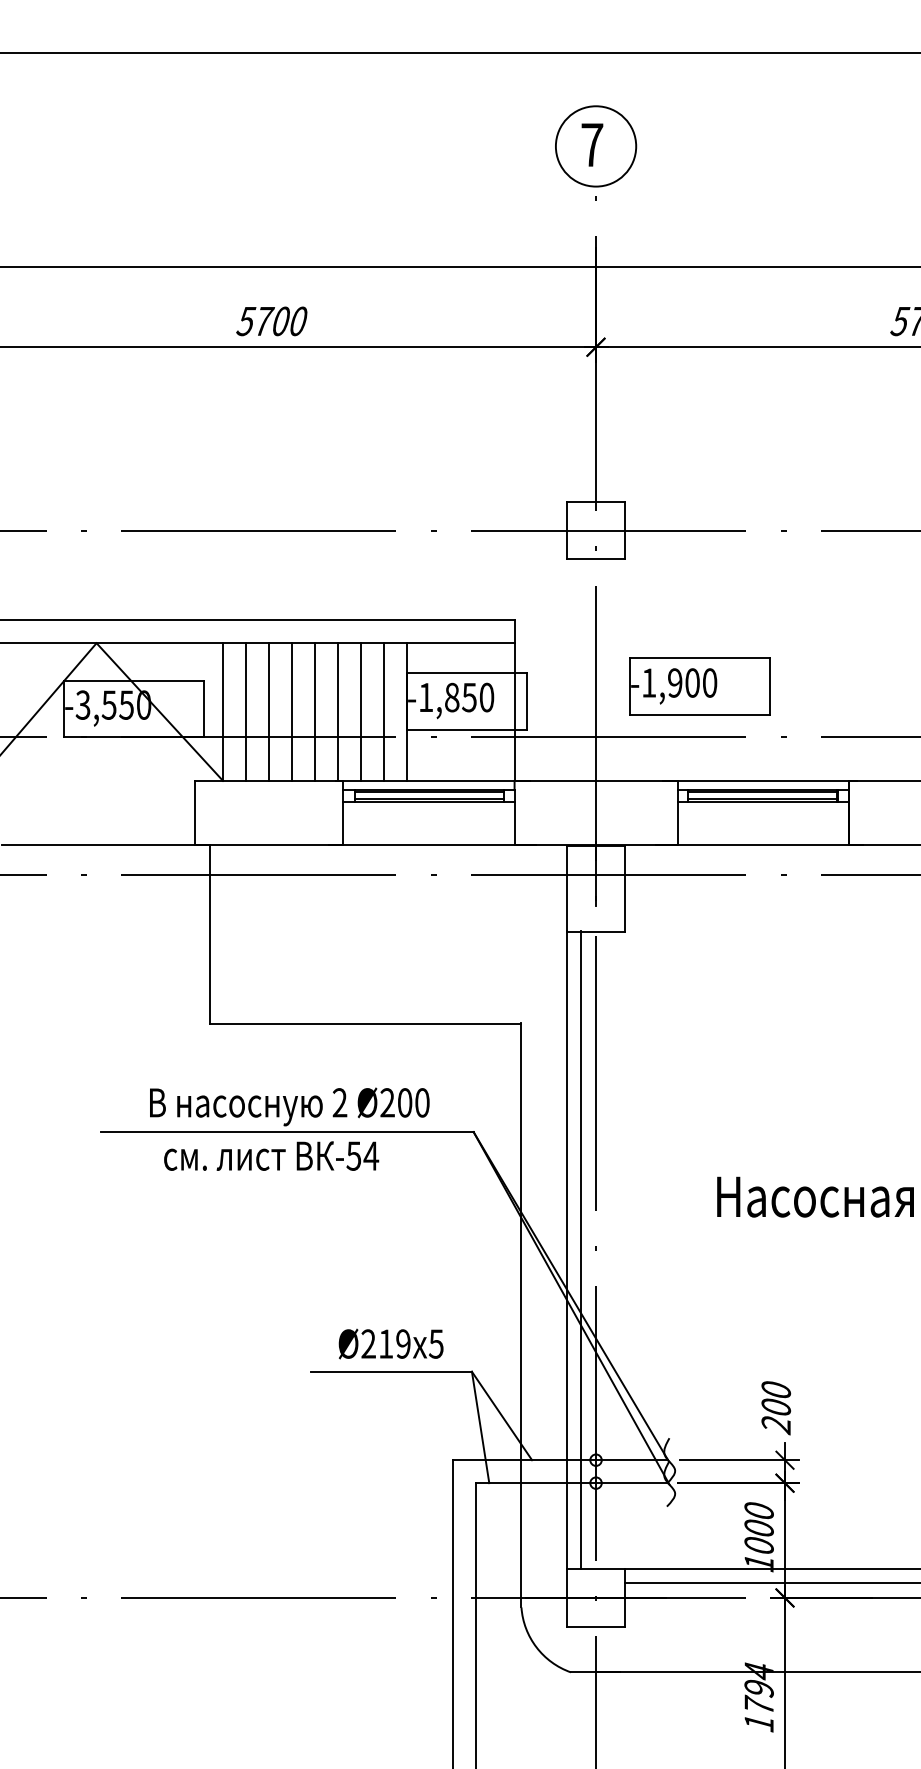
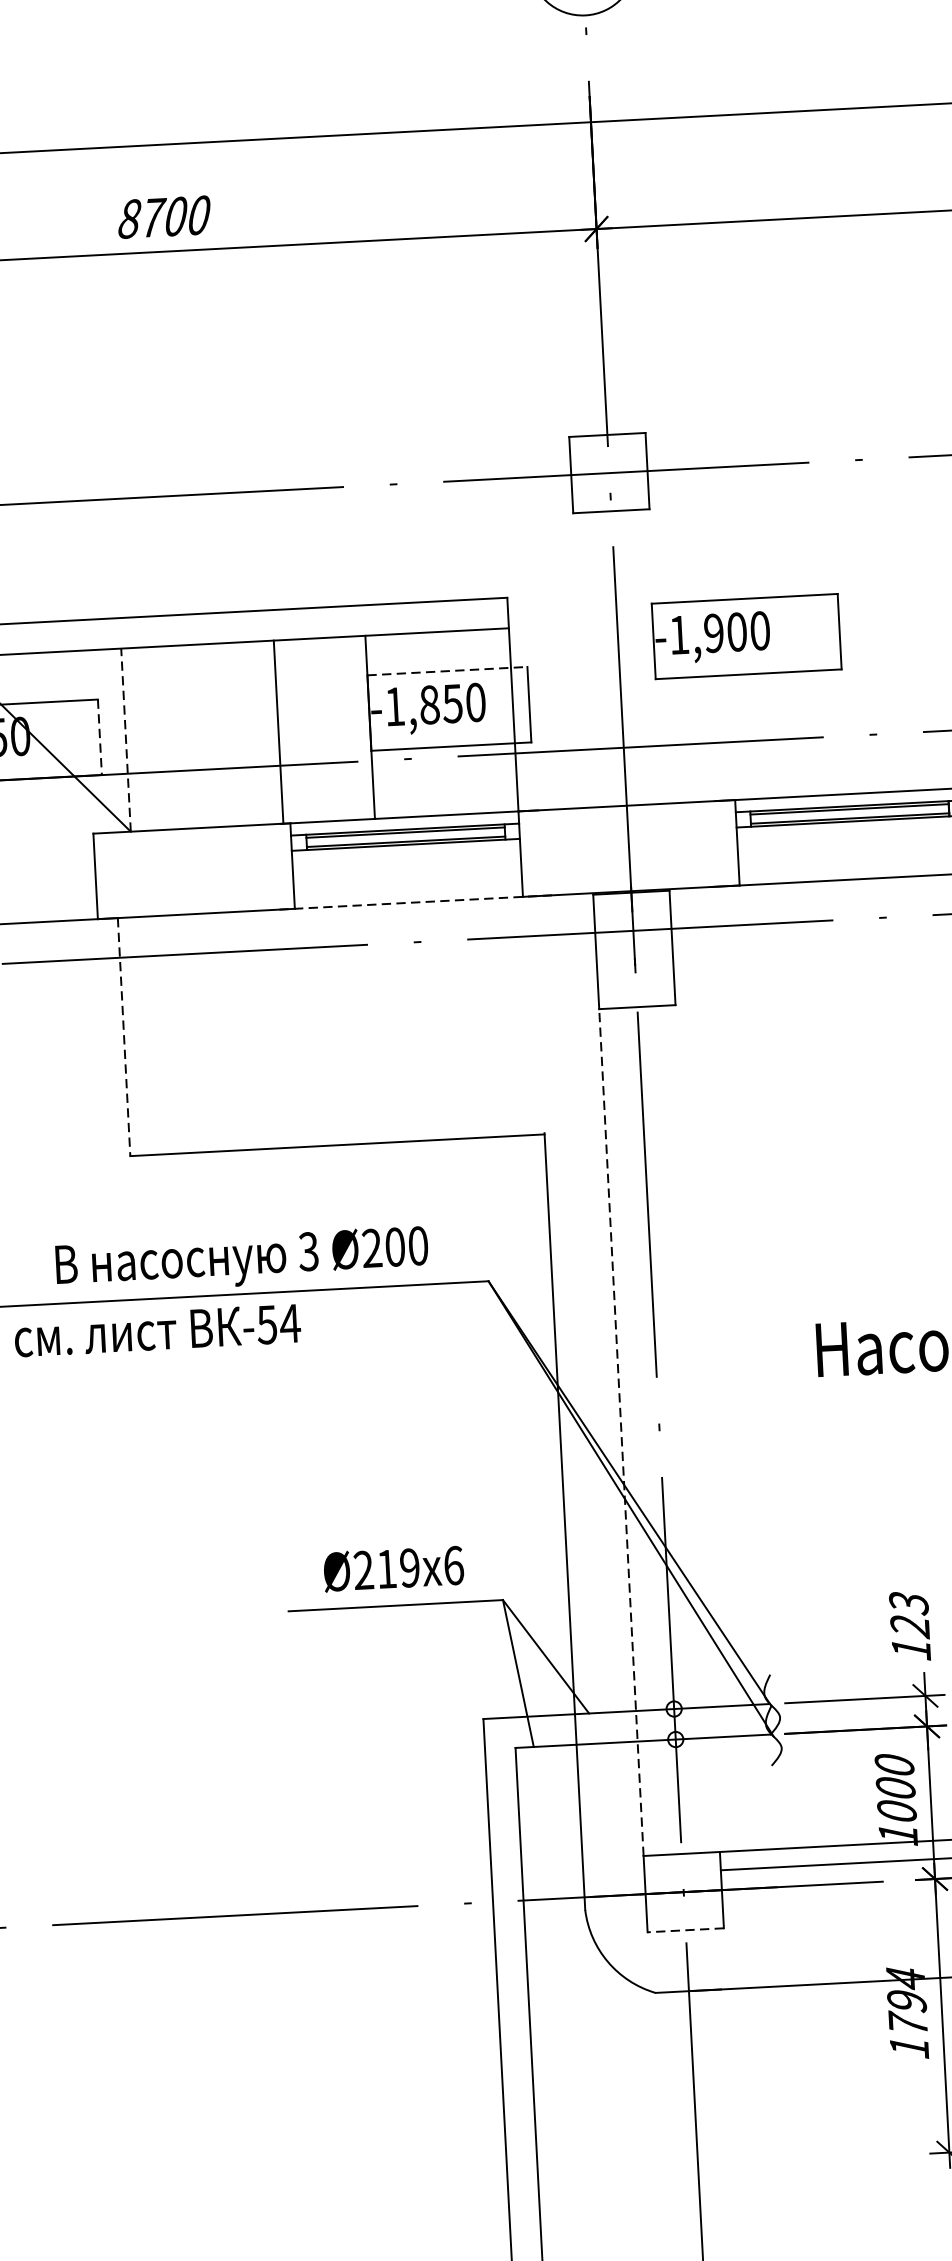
text: (246, 321) -> (129, 219), 5700 -> 8700
line: (467, 672) -> (448, 670), solid -> dashed
part: (699, 686) -> (746, 636), moved
line: (203, 709) -> (99, 738), solid -> dashed
line: (246, 711) -> (157, 737), removed
line: (268, 711) -> (186, 736), removed
line: (291, 711) -> (217, 734), removed
line: (314, 711) -> (247, 733), removed
line: (360, 711) -> (308, 729), removed
line: (383, 711) -> (339, 728), removed
line: (223, 712) -> (126, 740), solid -> dashed
line: (432, 845) -> (413, 903), solid -> dashed
line: (209, 935) -> (123, 1038), solid -> dashed
text: (339, 1102) -> (308, 1251), 2 -> 3
text: (271, 1155) -> (157, 1329), moved
line: (567, 1249) -> (621, 1430), solid -> dashed
line: (581, 1250) -> (640, 1431), removed
text: (436, 1343) -> (453, 1564), Ø219x5 -> Ø219x6
text: (776, 1408) -> (910, 1627), 200 -> 123
line: (596, 1626) -> (686, 1930), solid -> dashed

